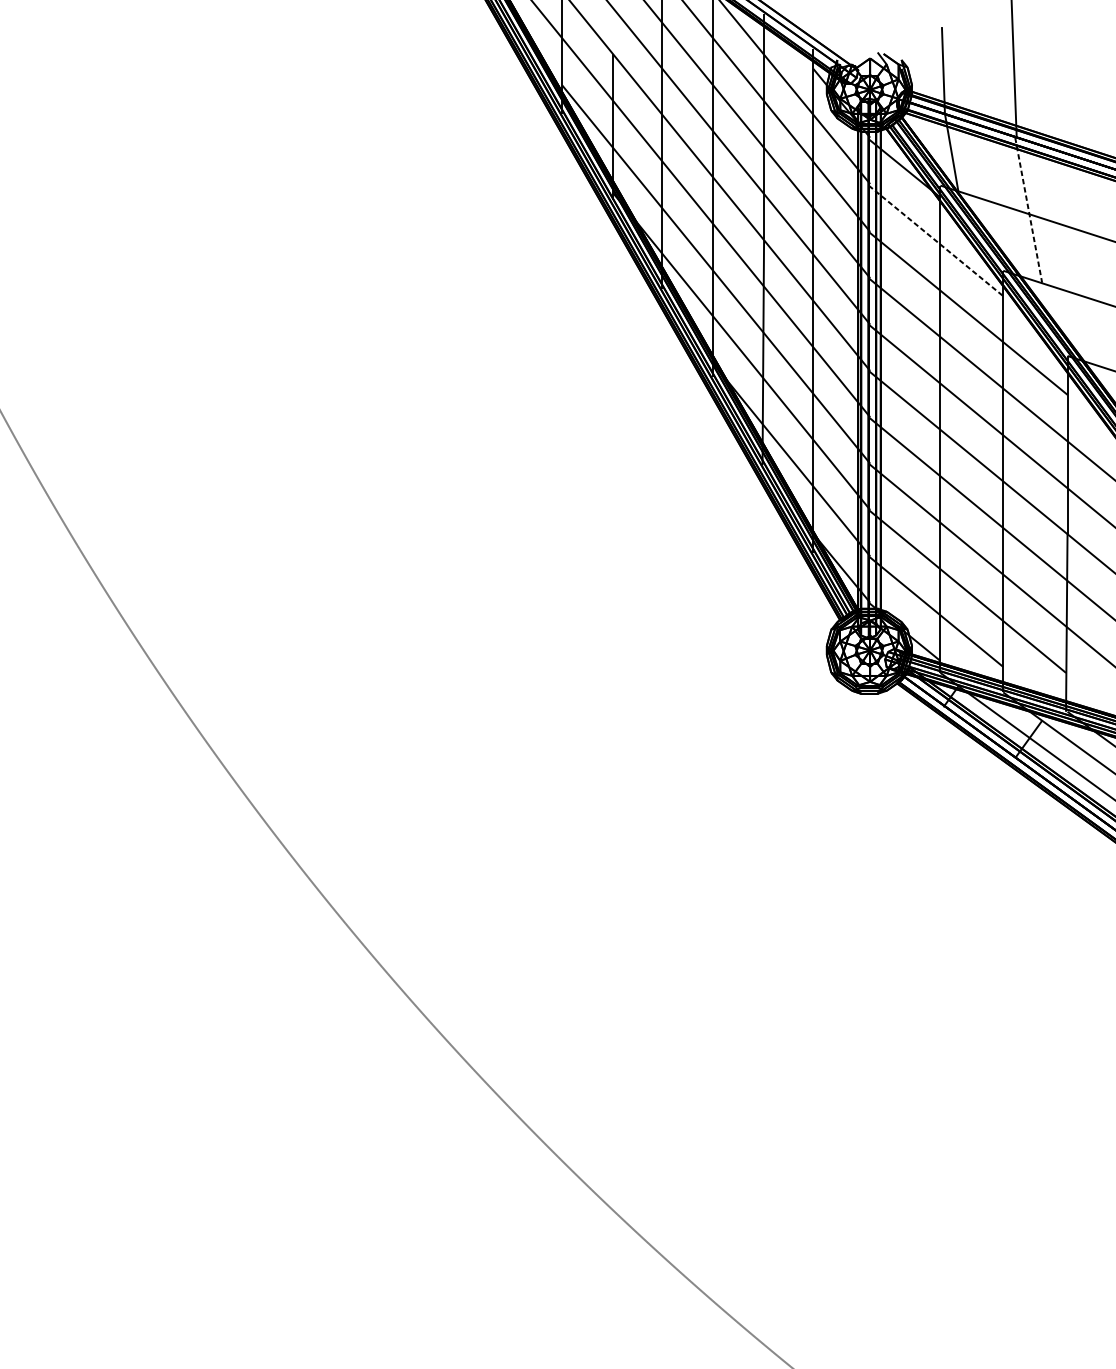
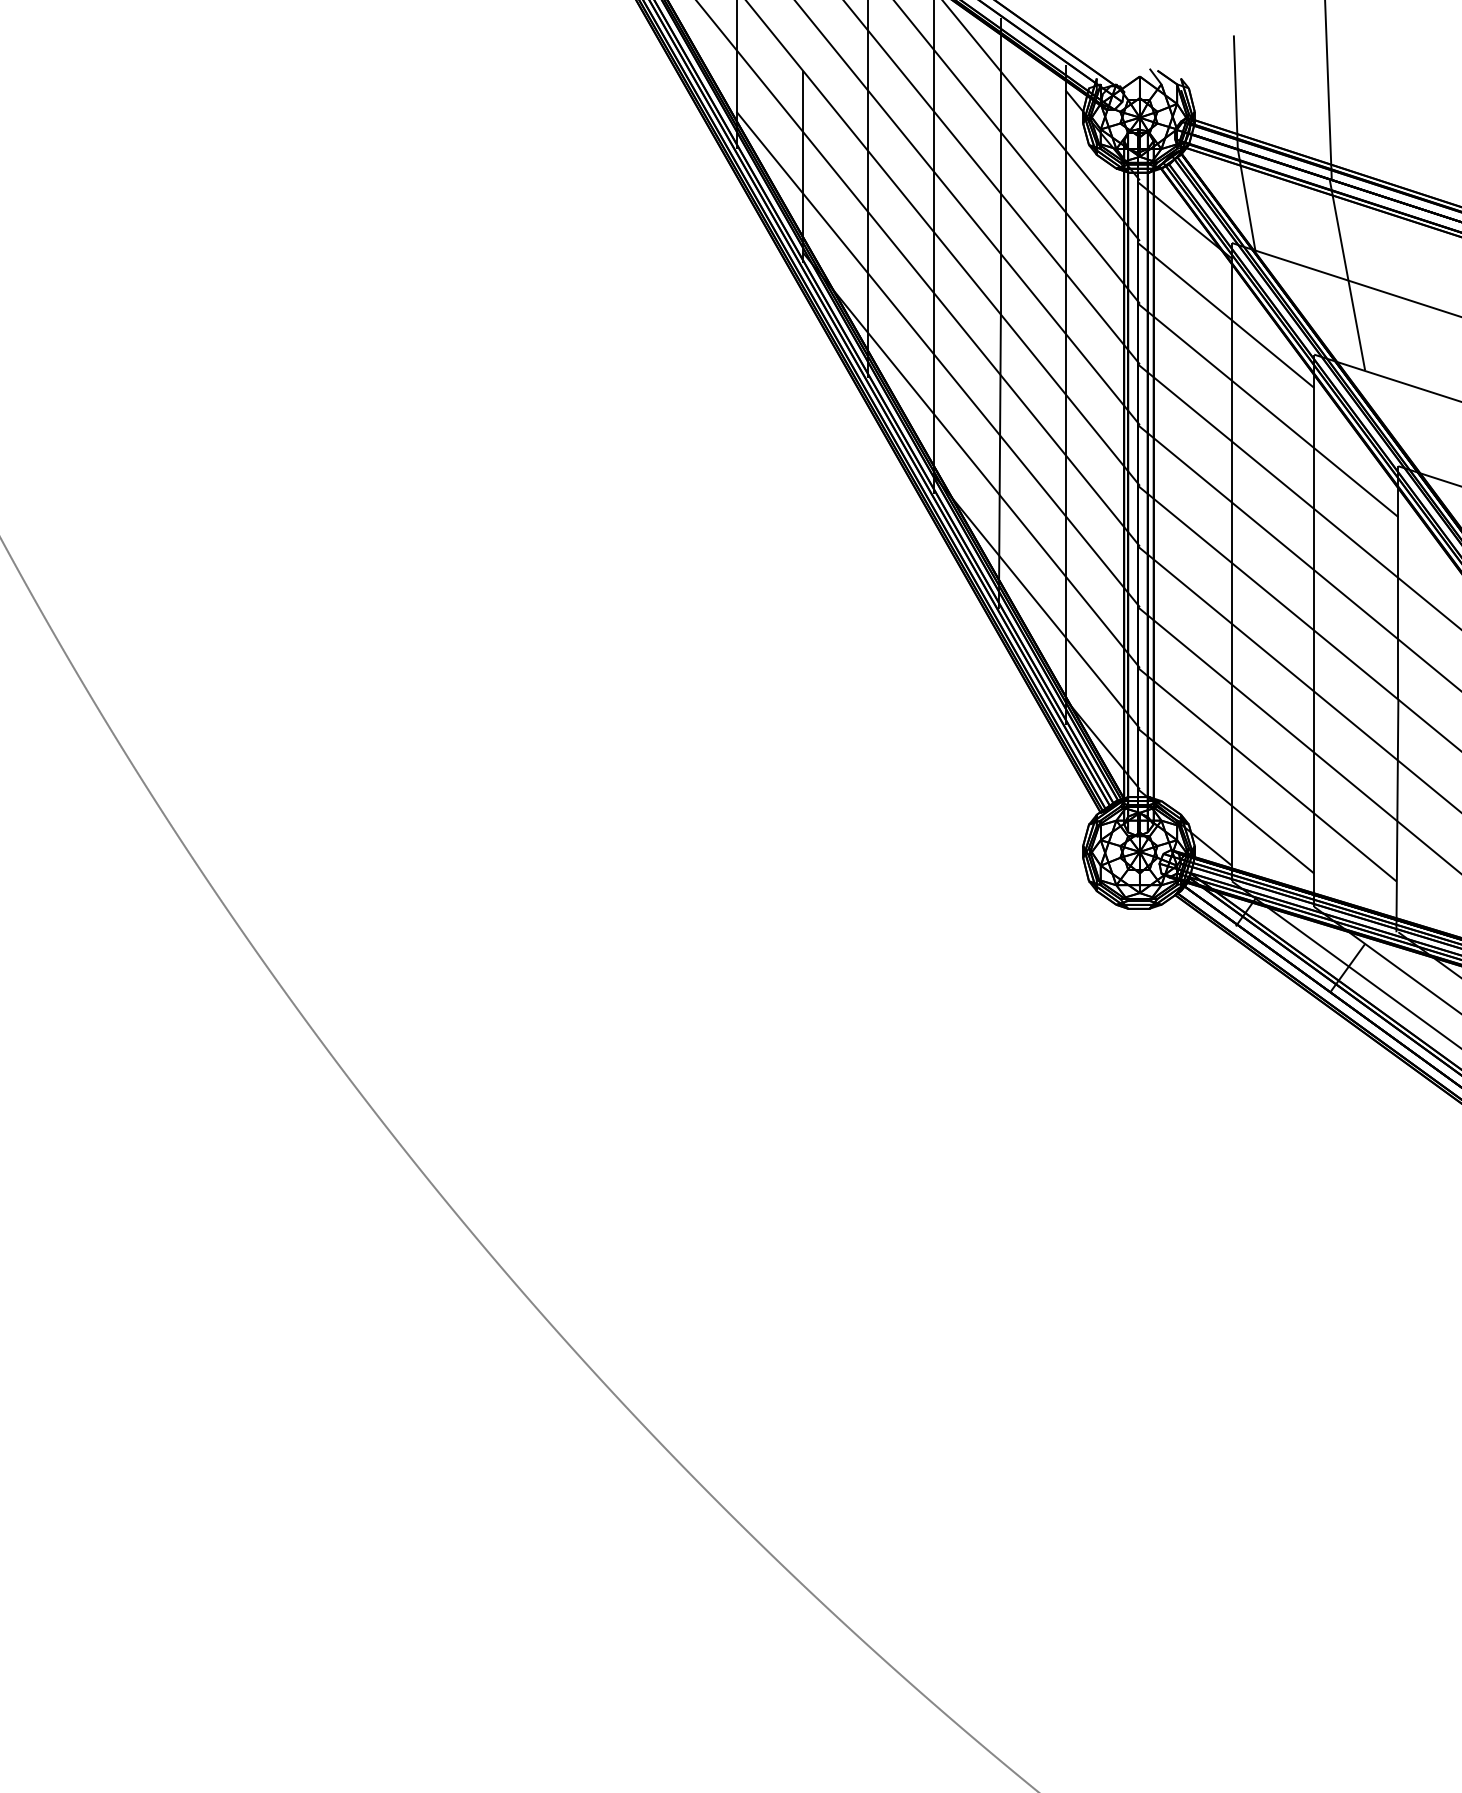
line: (1028, 210) -> (1347, 275), dashed -> solid
line: (936, 240) -> (1226, 315), dashed -> solid

